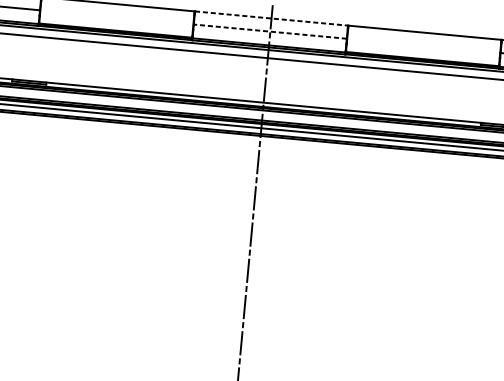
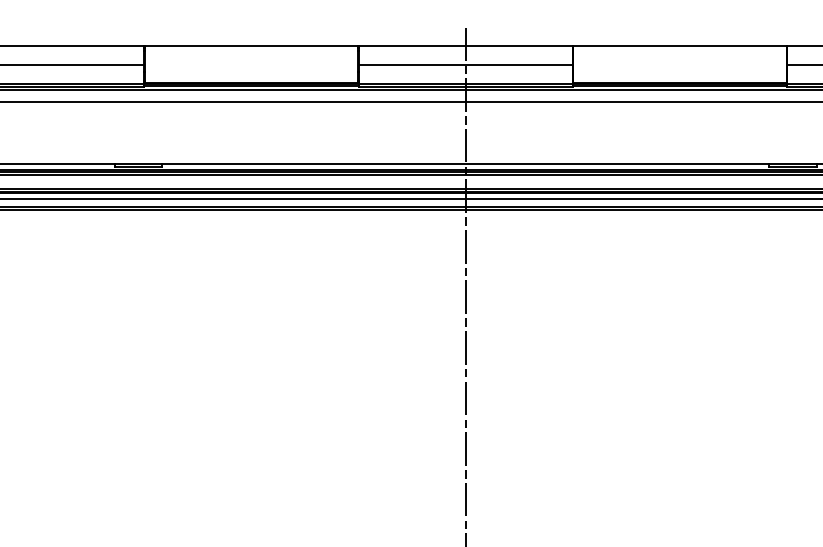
line: (271, 18) -> (465, 46), dashed -> solid
line: (270, 31) -> (465, 64), dashed -> solid

